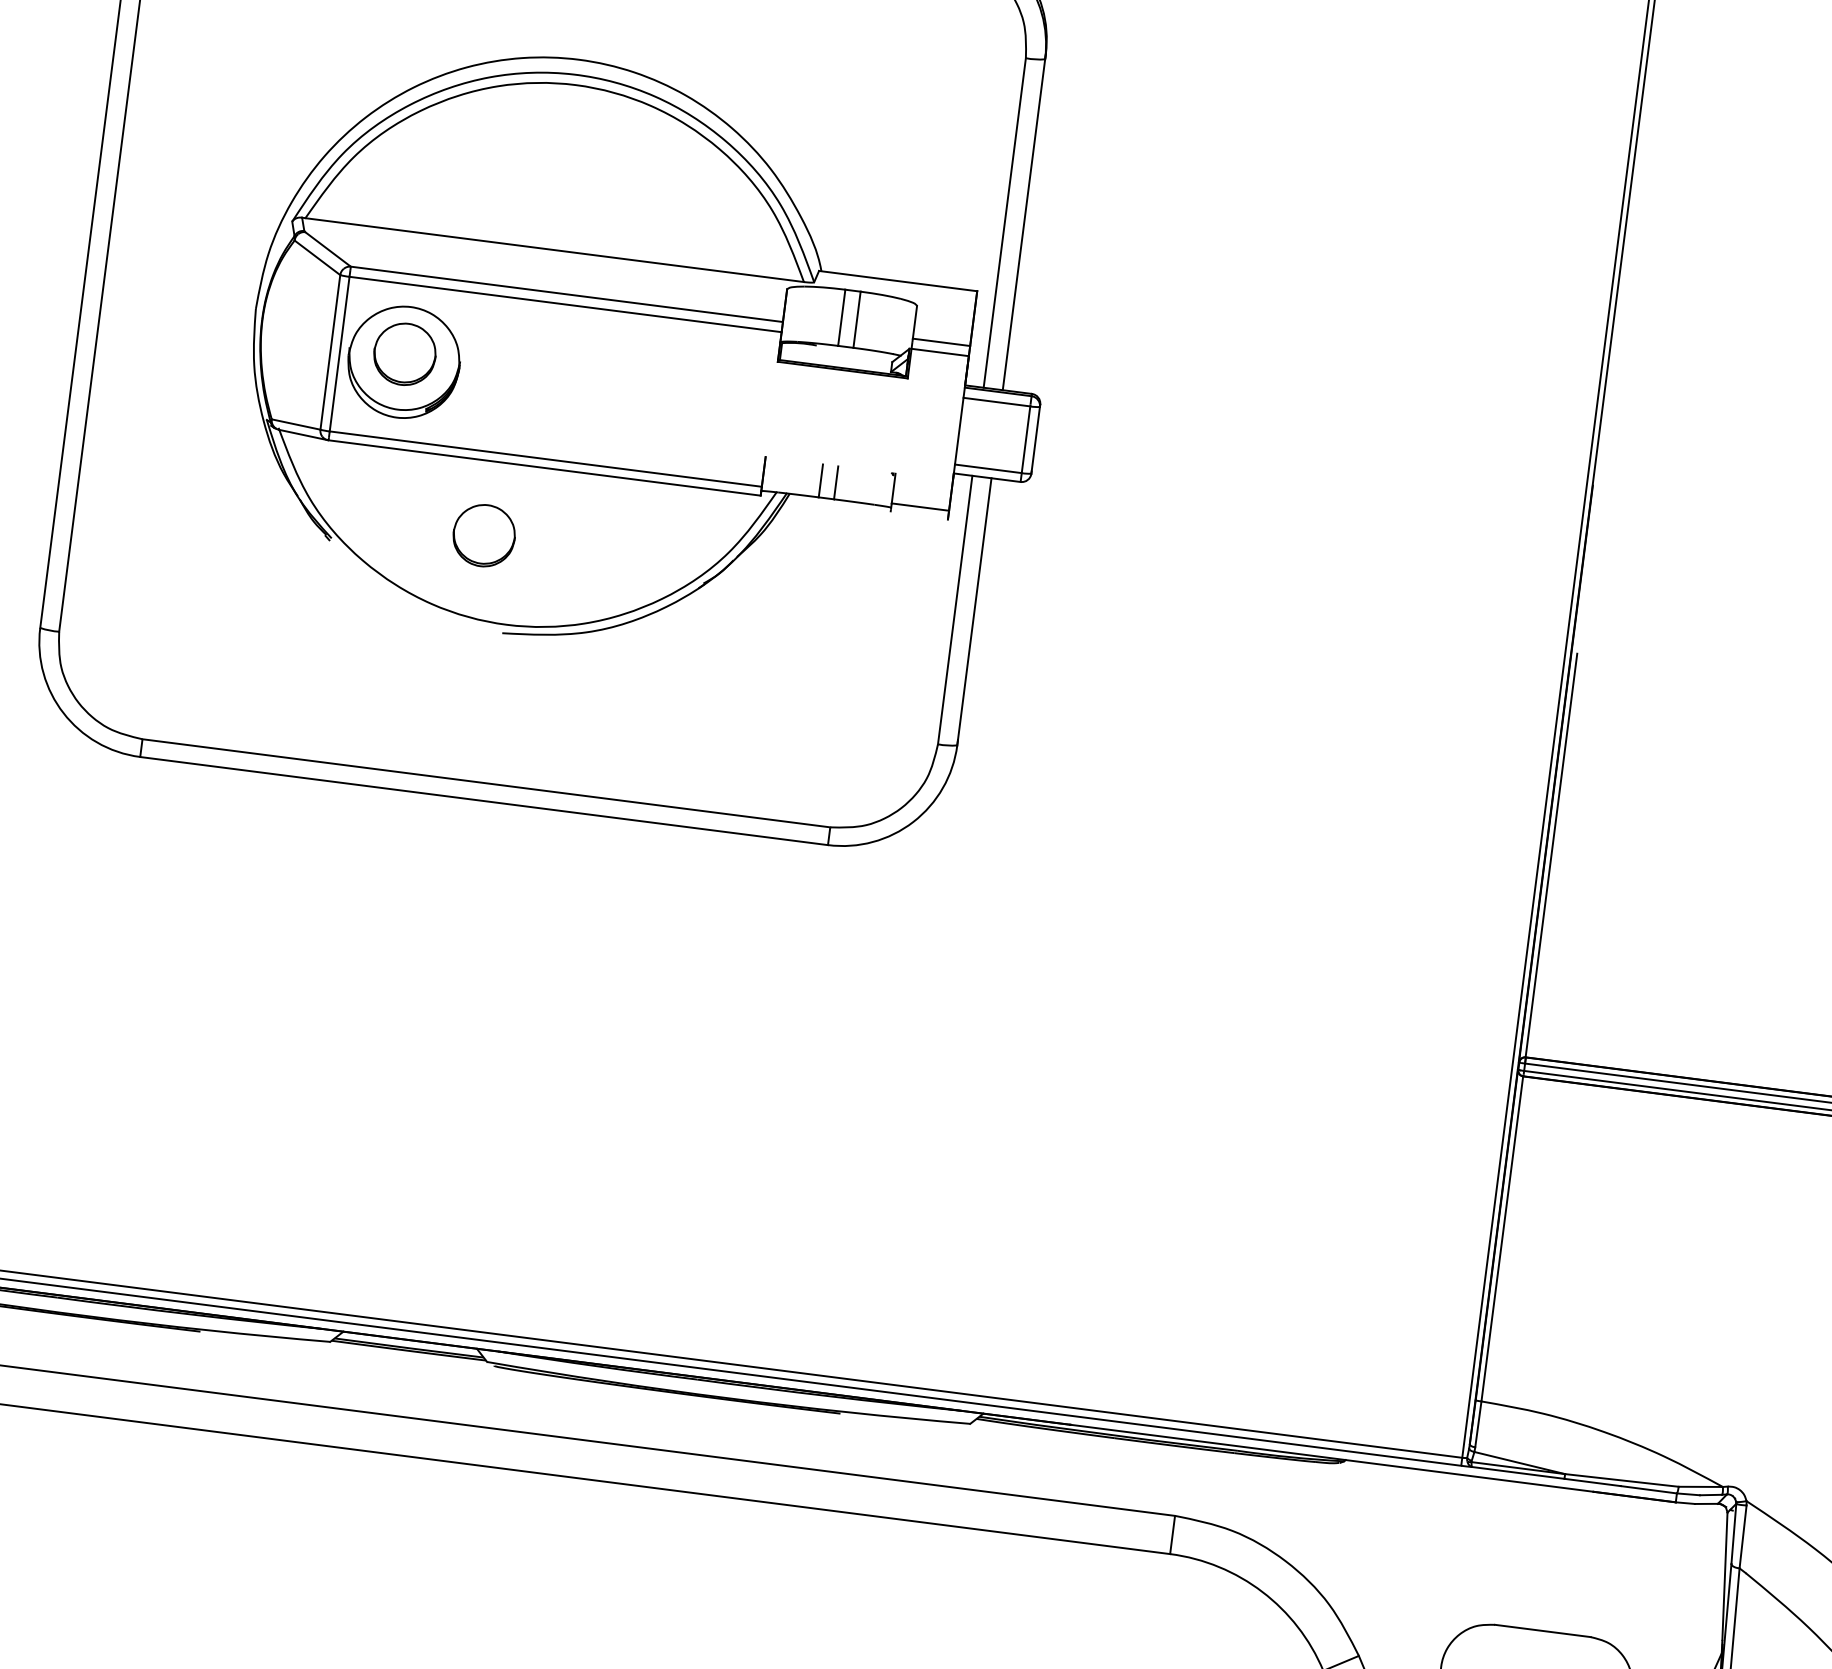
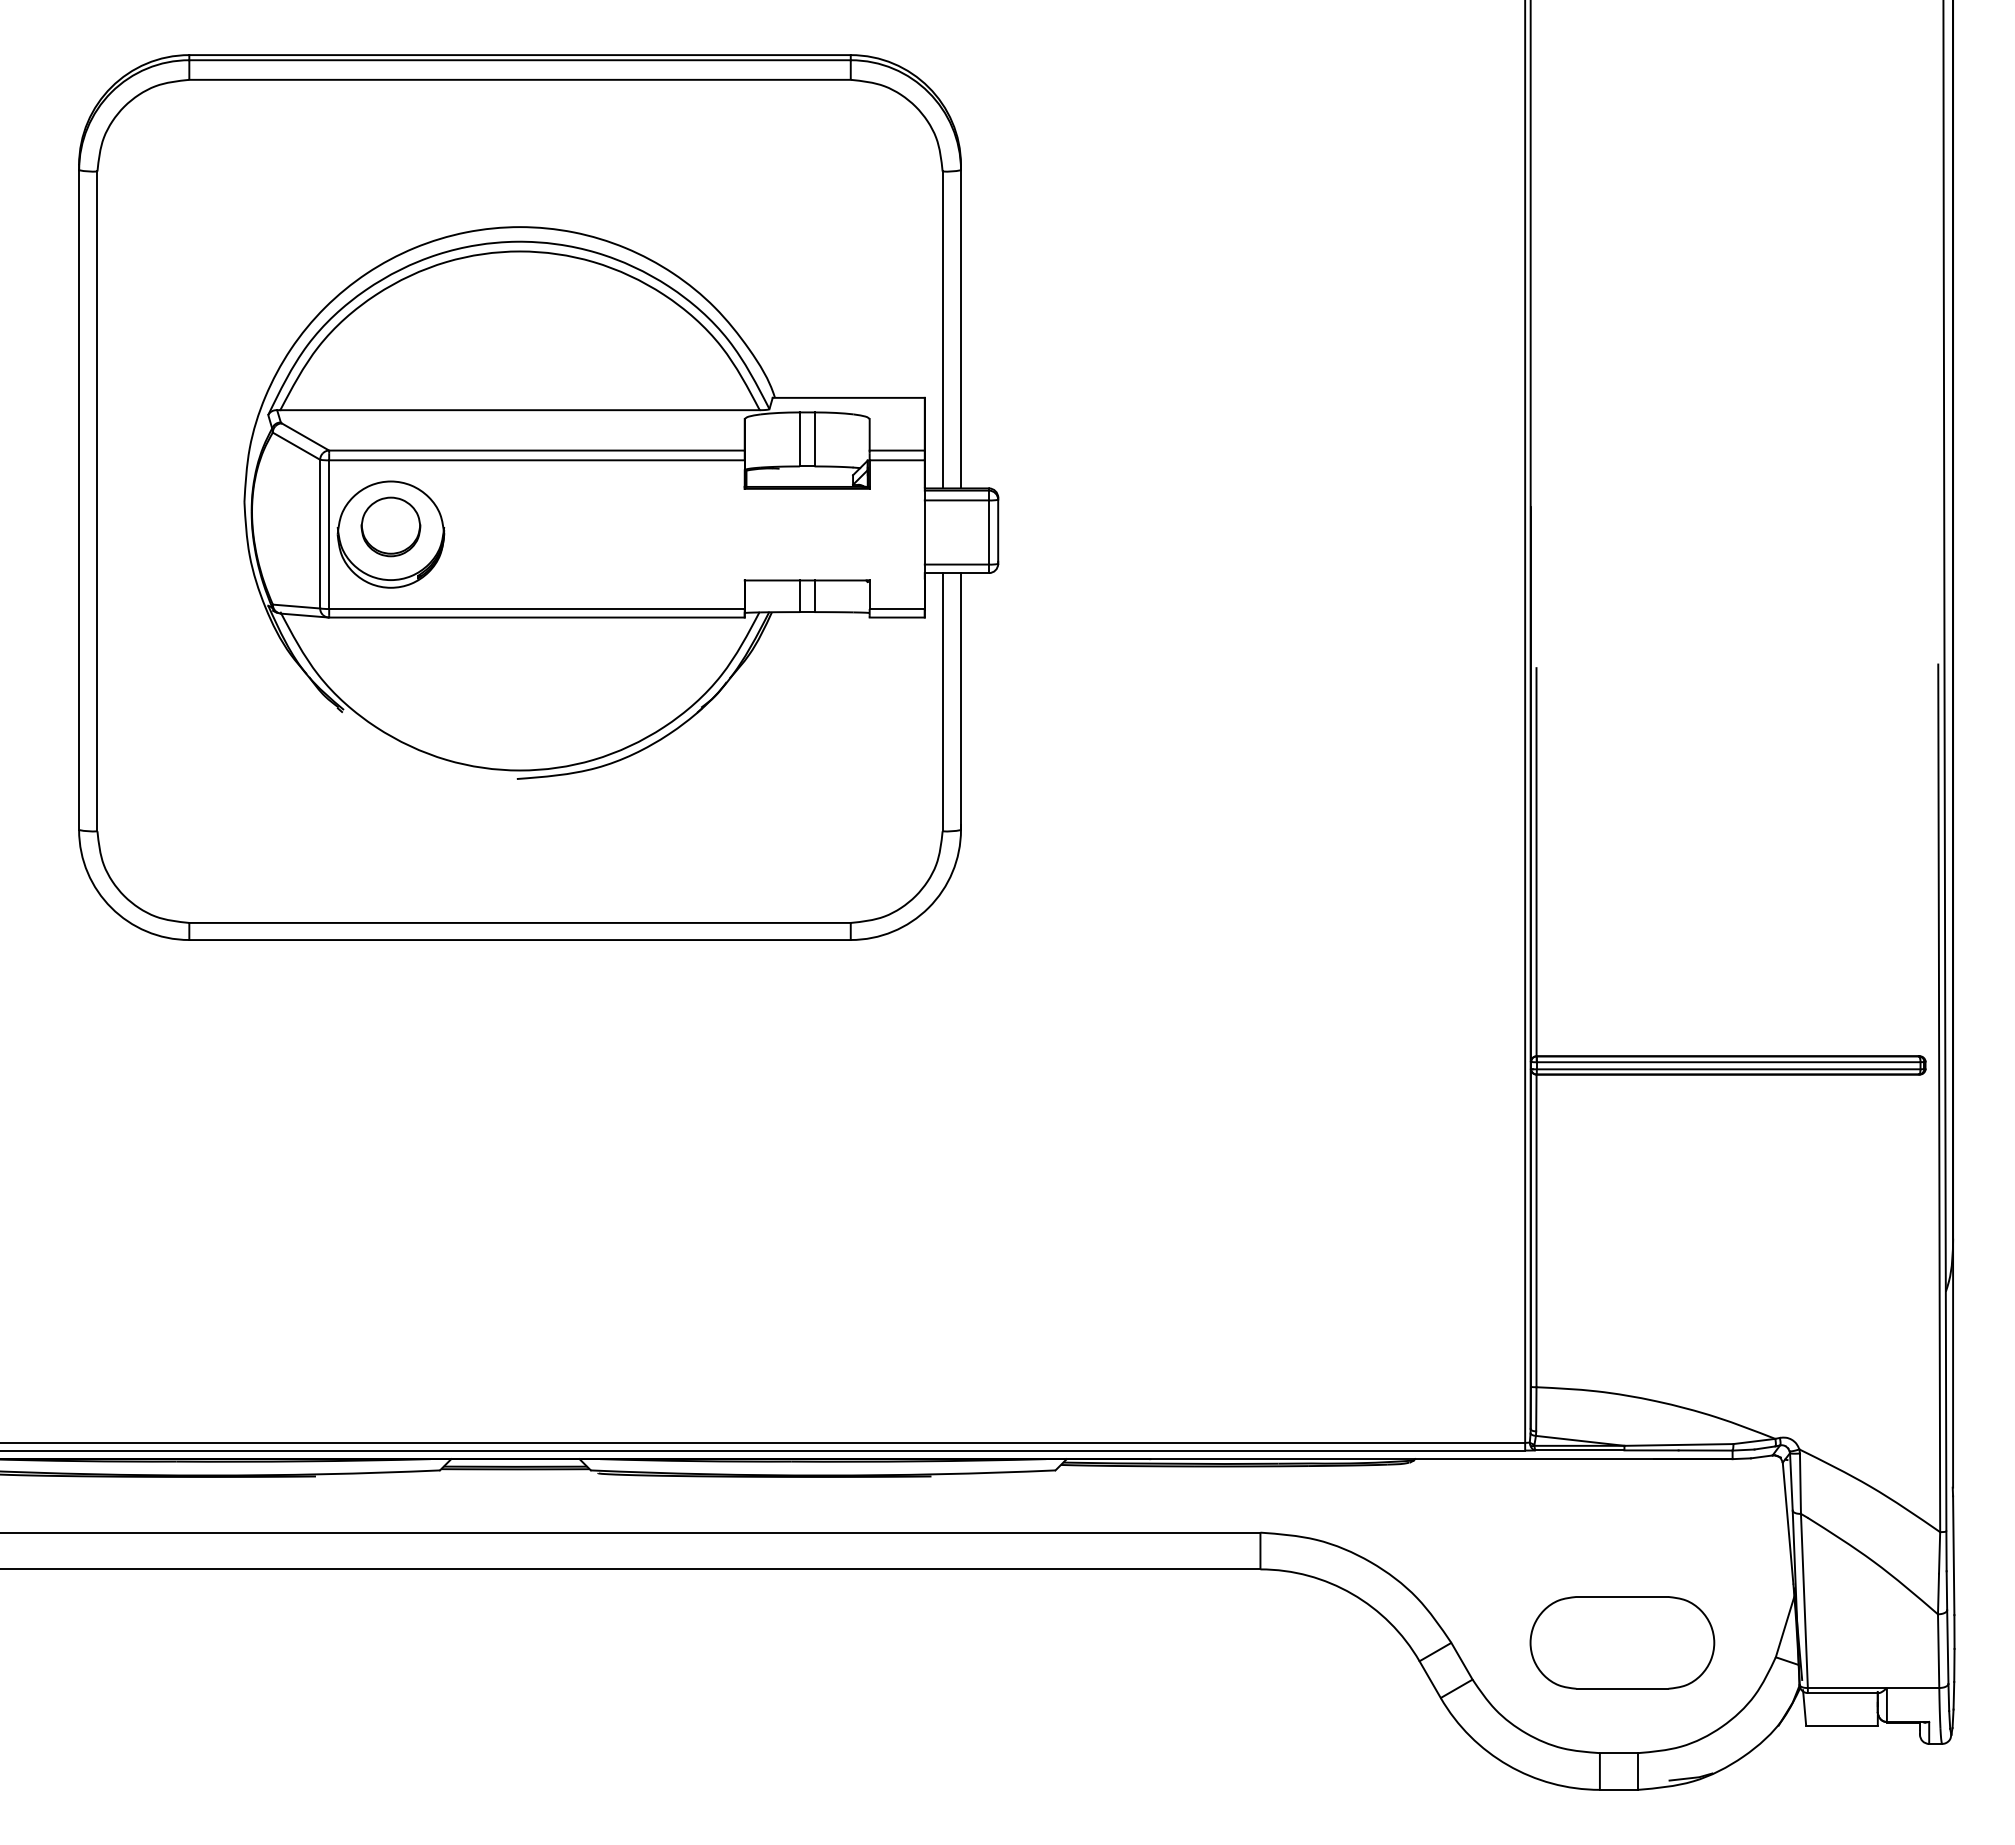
line: (829, 465) -> (806, 580), added
line: (918, 515) -> (896, 617), added
part: (483, 535) -> (487, 688), removed

